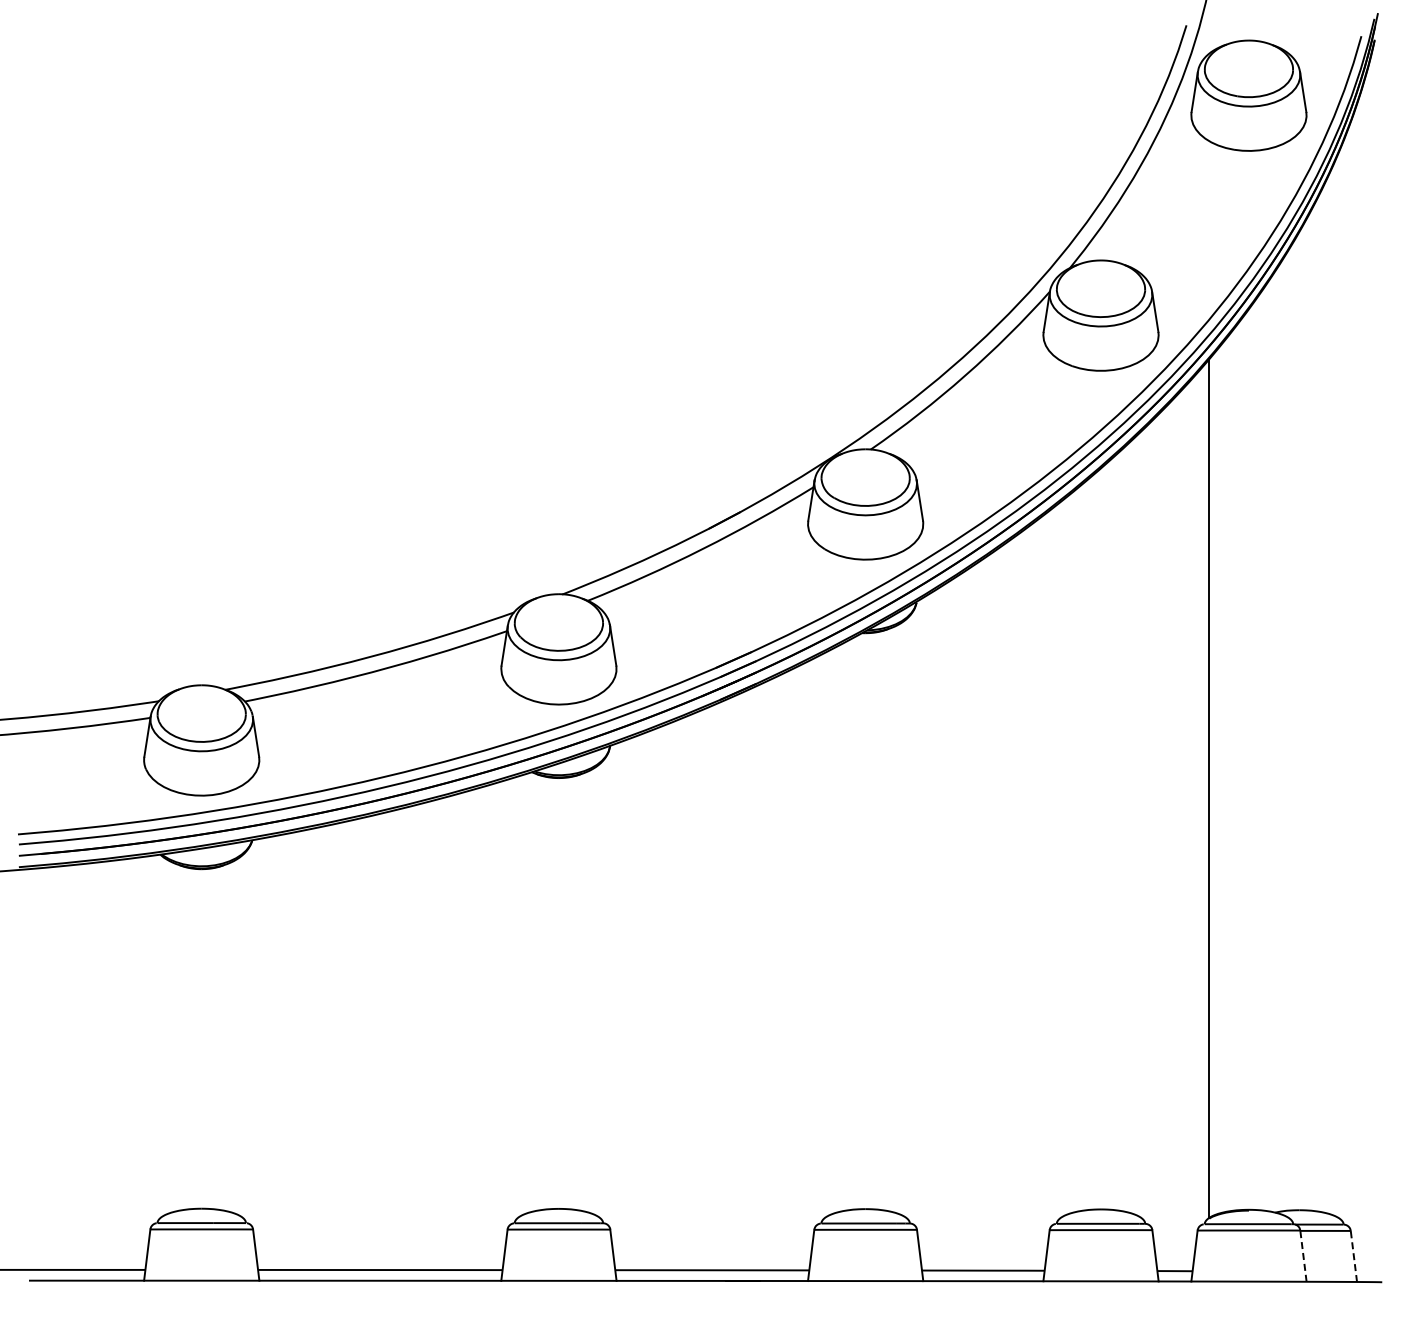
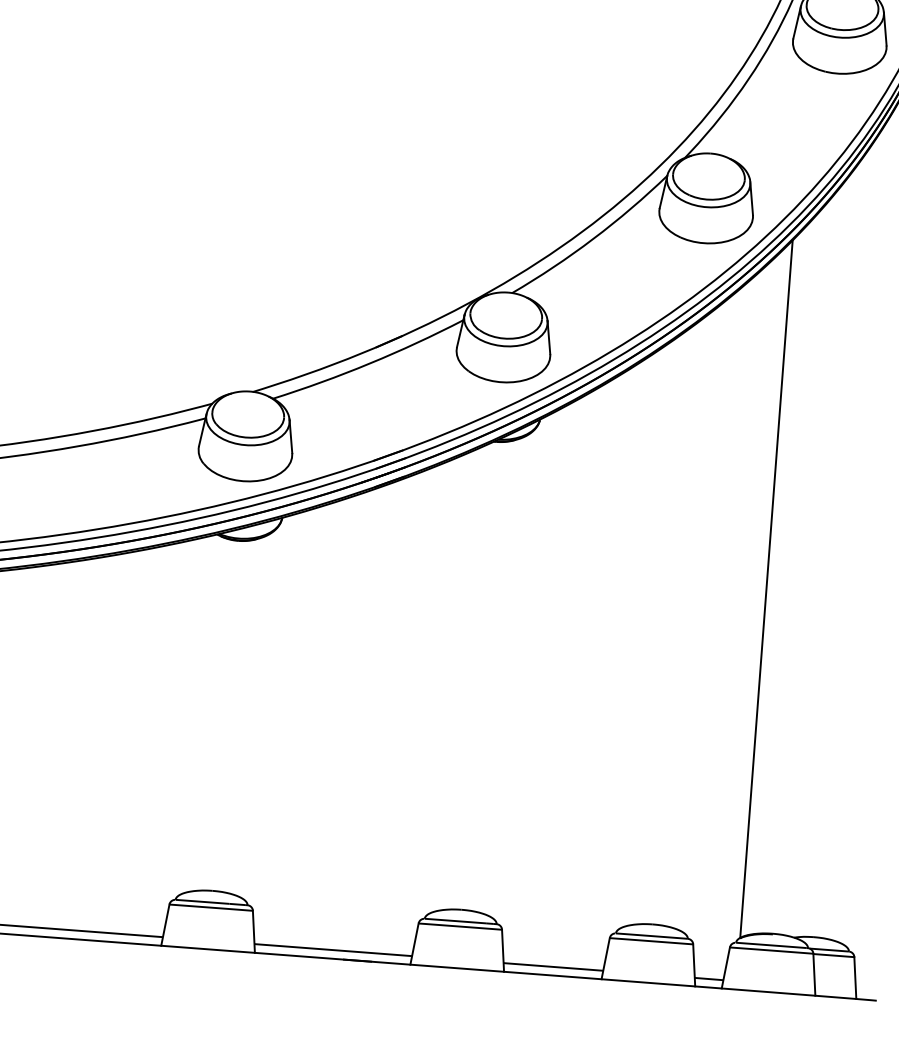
line: (1303, 1256) -> (814, 975), dashed -> solid
line: (1353, 1256) -> (854, 978), dashed -> solid

